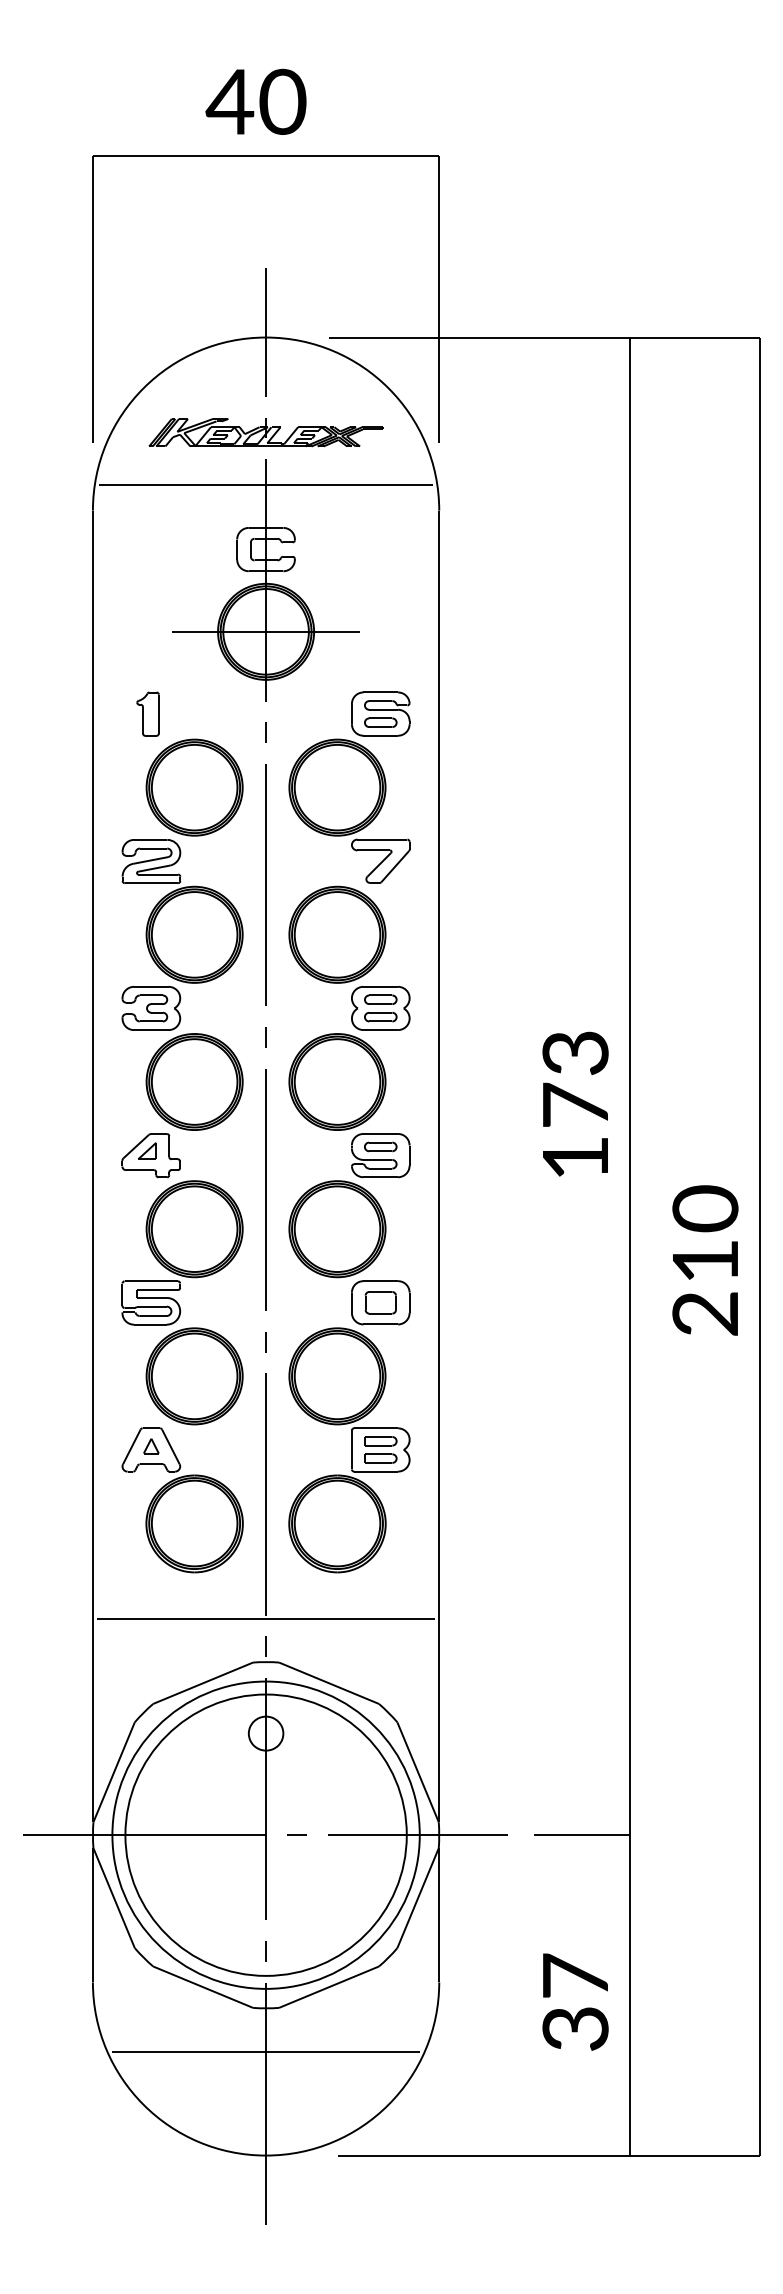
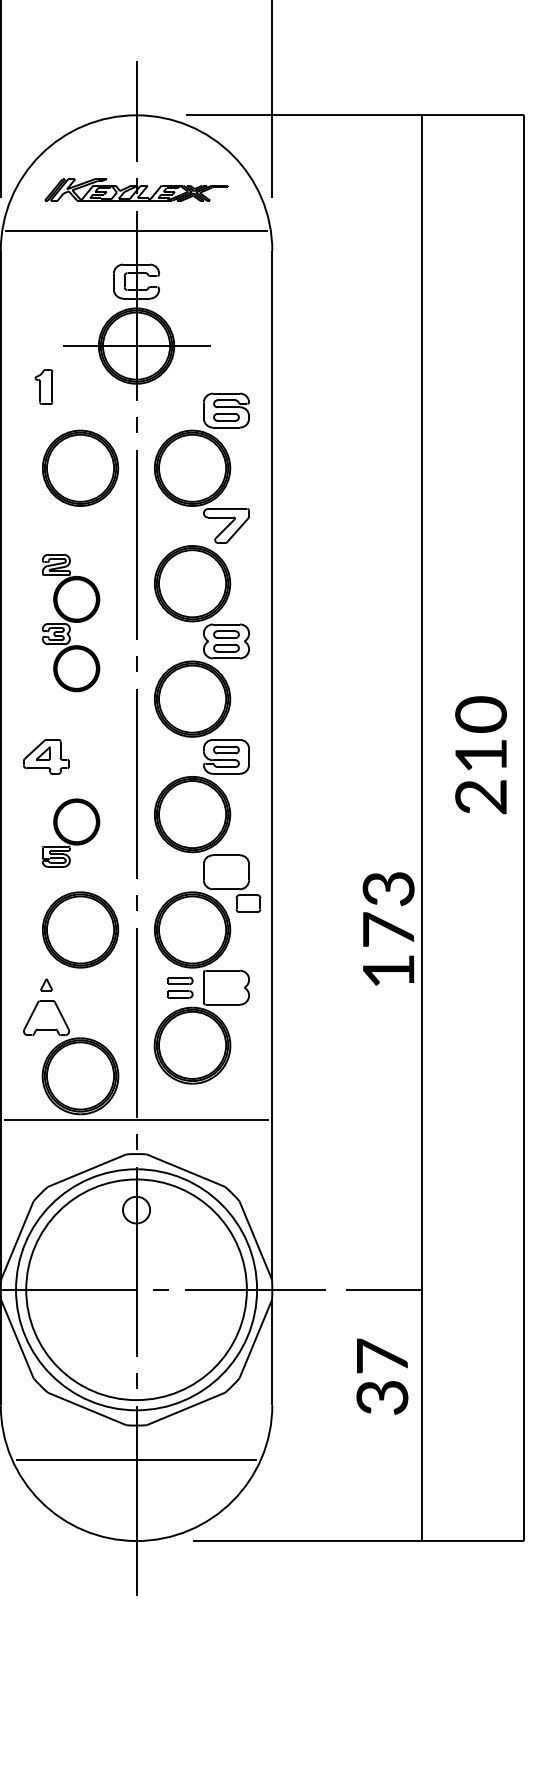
part: (147, 713) -> (43, 386), moved
part: (182, 984) -> (71, 622), size x0.6
text: (575, 1103) -> (388, 928), moved
part: (182, 1252) -> (71, 832), size x0.6
text: (705, 1260) -> (481, 755), moved
part: (380, 1302) -> (248, 903), moved
part: (380, 1449) -> (180, 987), moved
part: (182, 1500) -> (71, 1057), moved
text: (575, 2001) -> (382, 1376), moved

